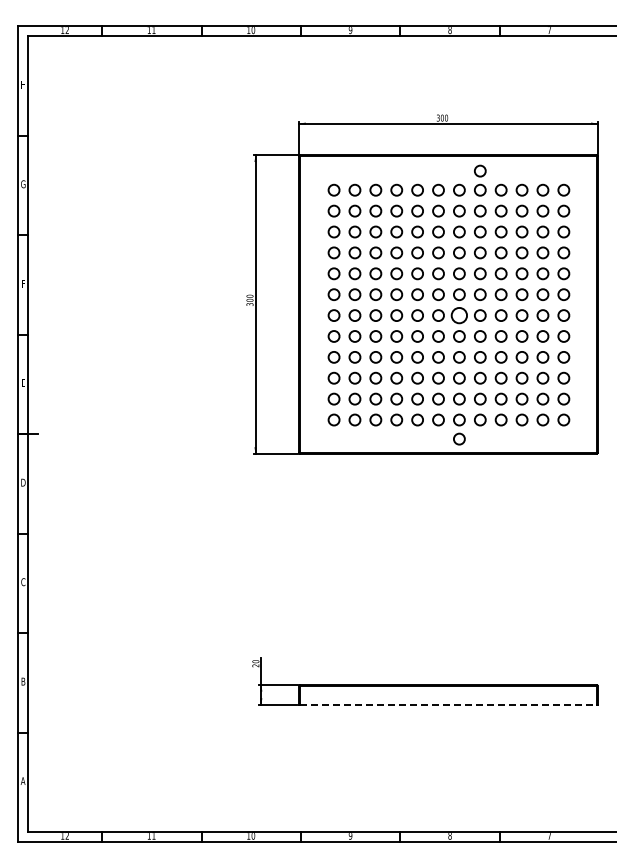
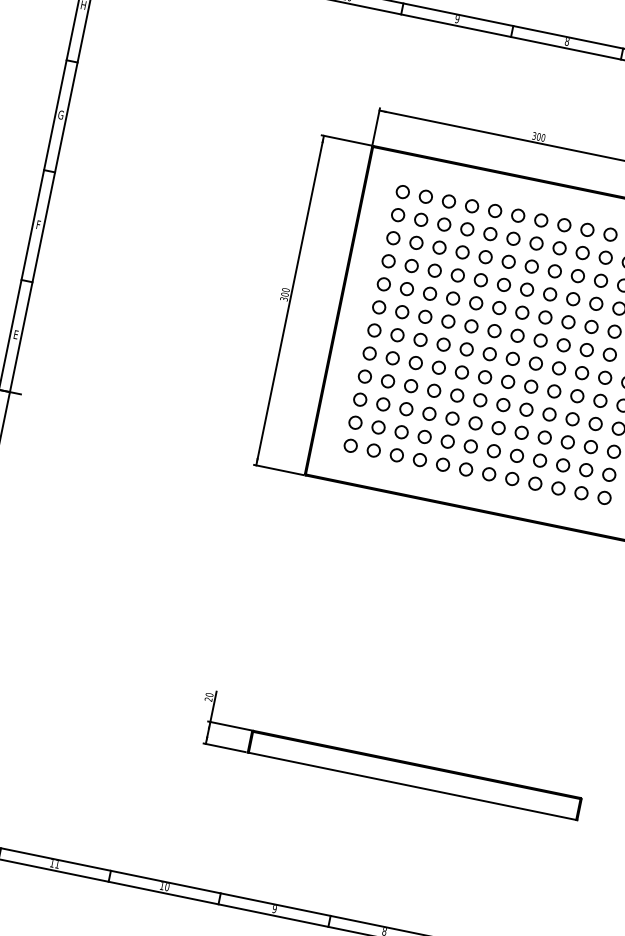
circle: (480, 170) -> (569, 203), removed
circle: (459, 315) -> (512, 358), size x0.71
circle: (459, 438) -> (485, 494), removed
line: (448, 704) -> (412, 785), dashed -> solid

